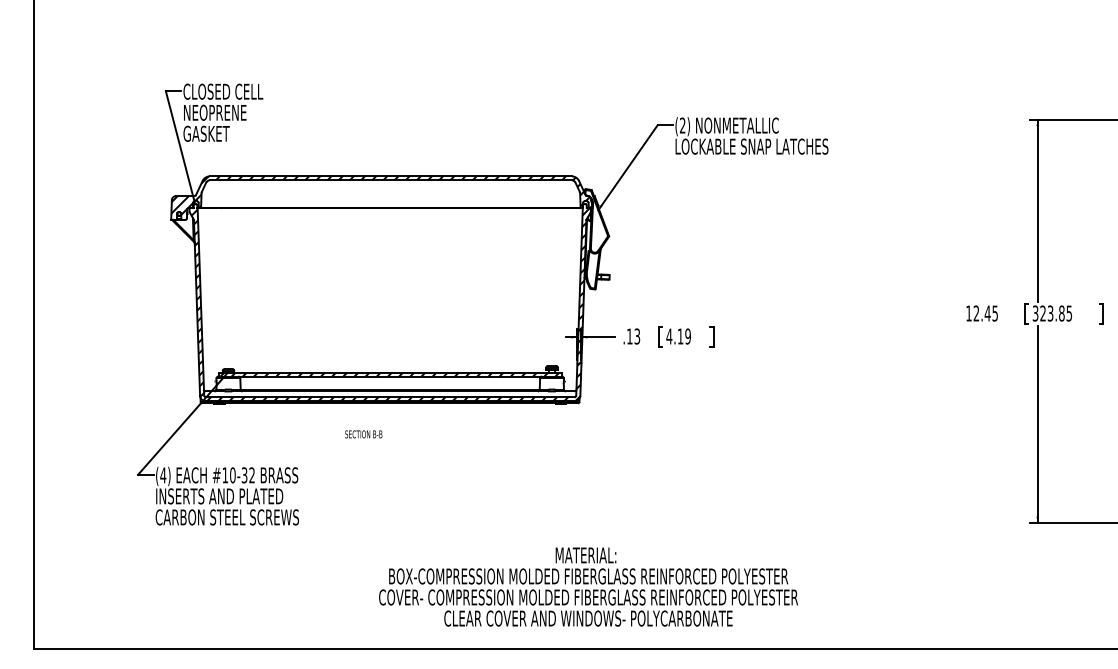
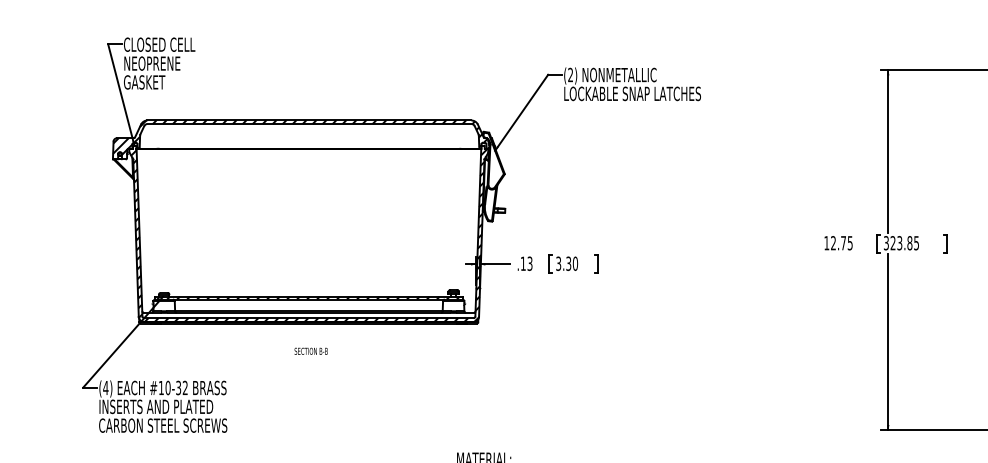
text: (987, 313) -> (843, 243), 12.45 -> 12.75
text: (678, 336) -> (566, 263), 4.19 -> 3.30
text: (363, 434) -> (310, 351), moved

